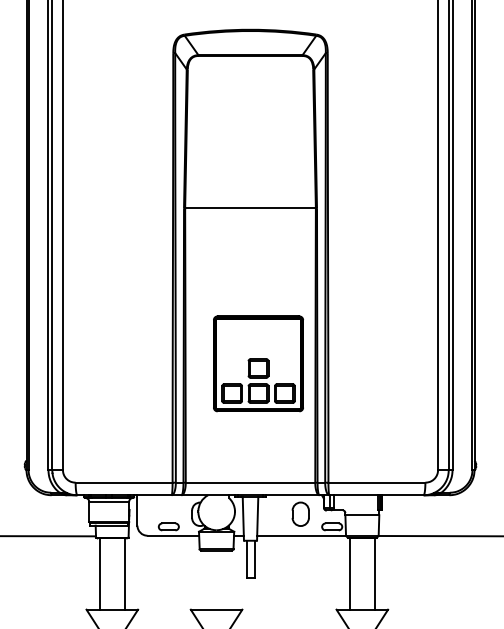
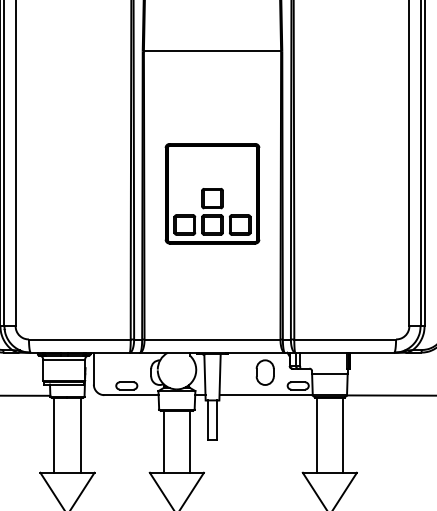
part: (258, 363) -> (212, 193), moved
line: (204, 579) -> (164, 441), added
line: (229, 579) -> (190, 441), added

